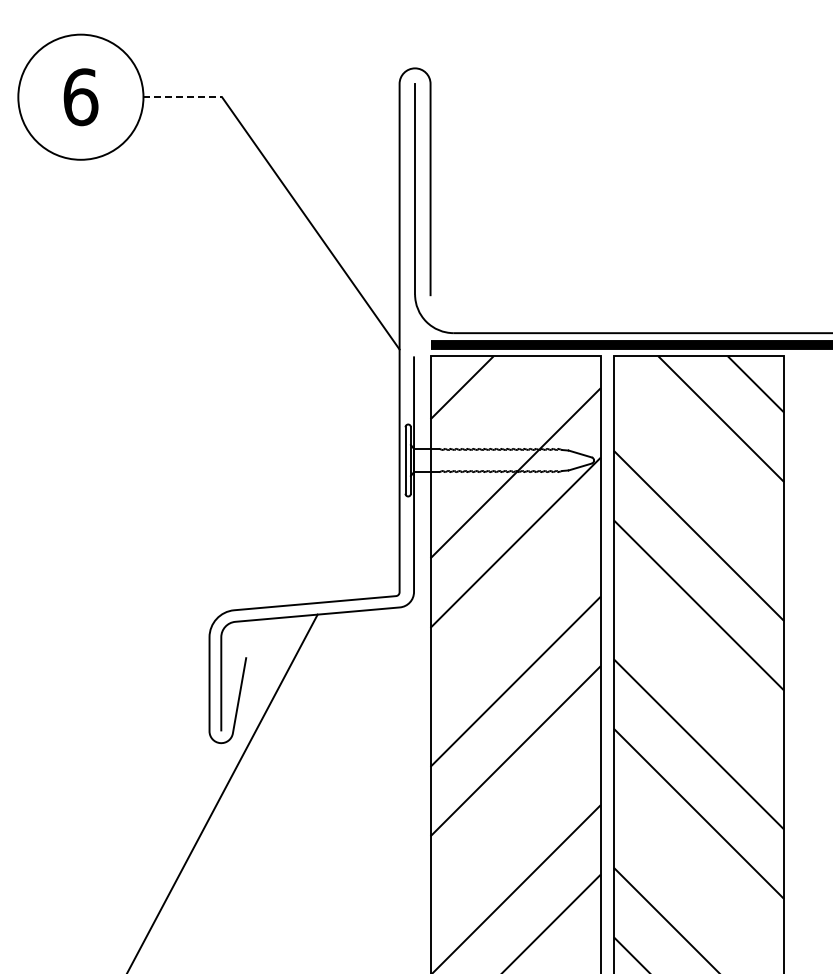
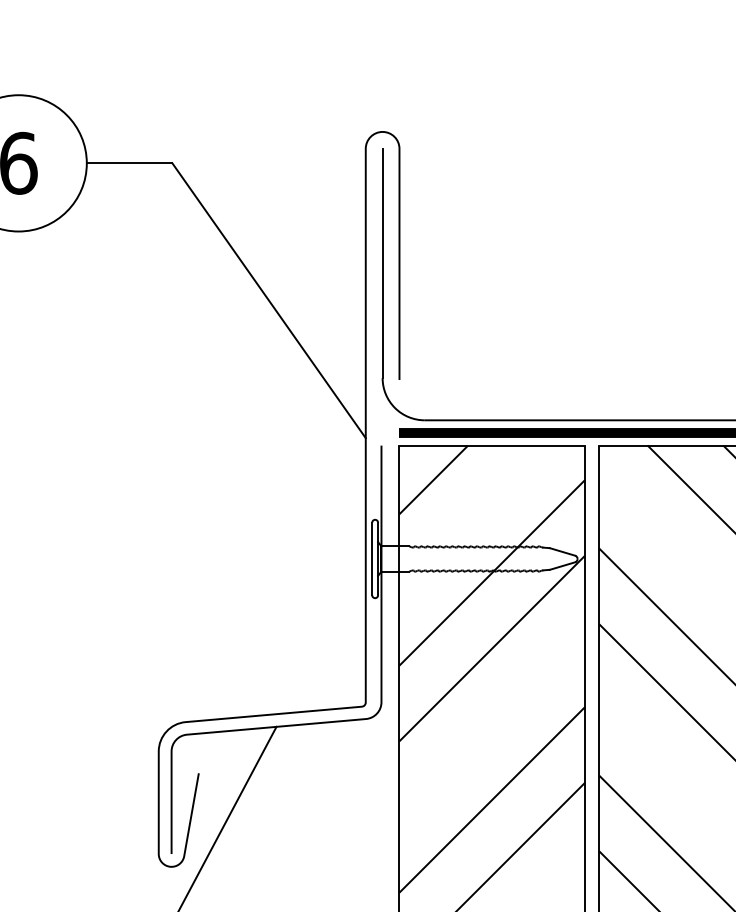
line: (183, 97) -> (130, 163), dashed -> solid

